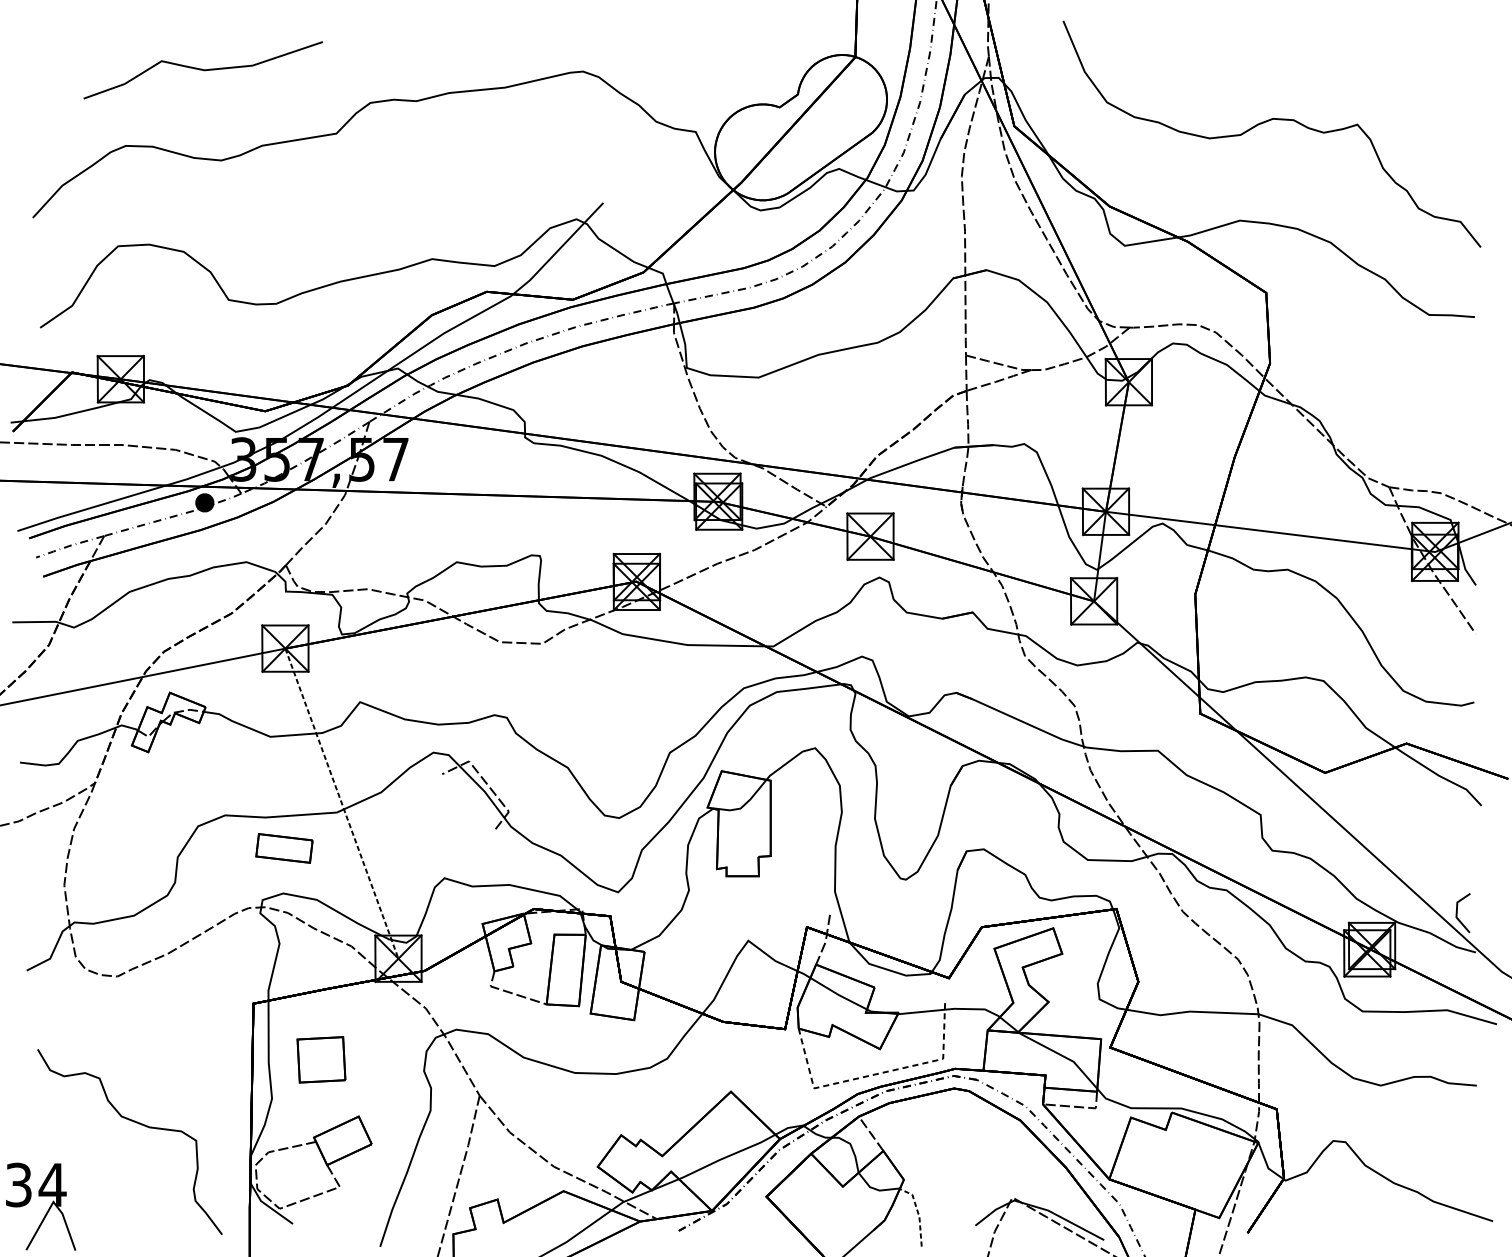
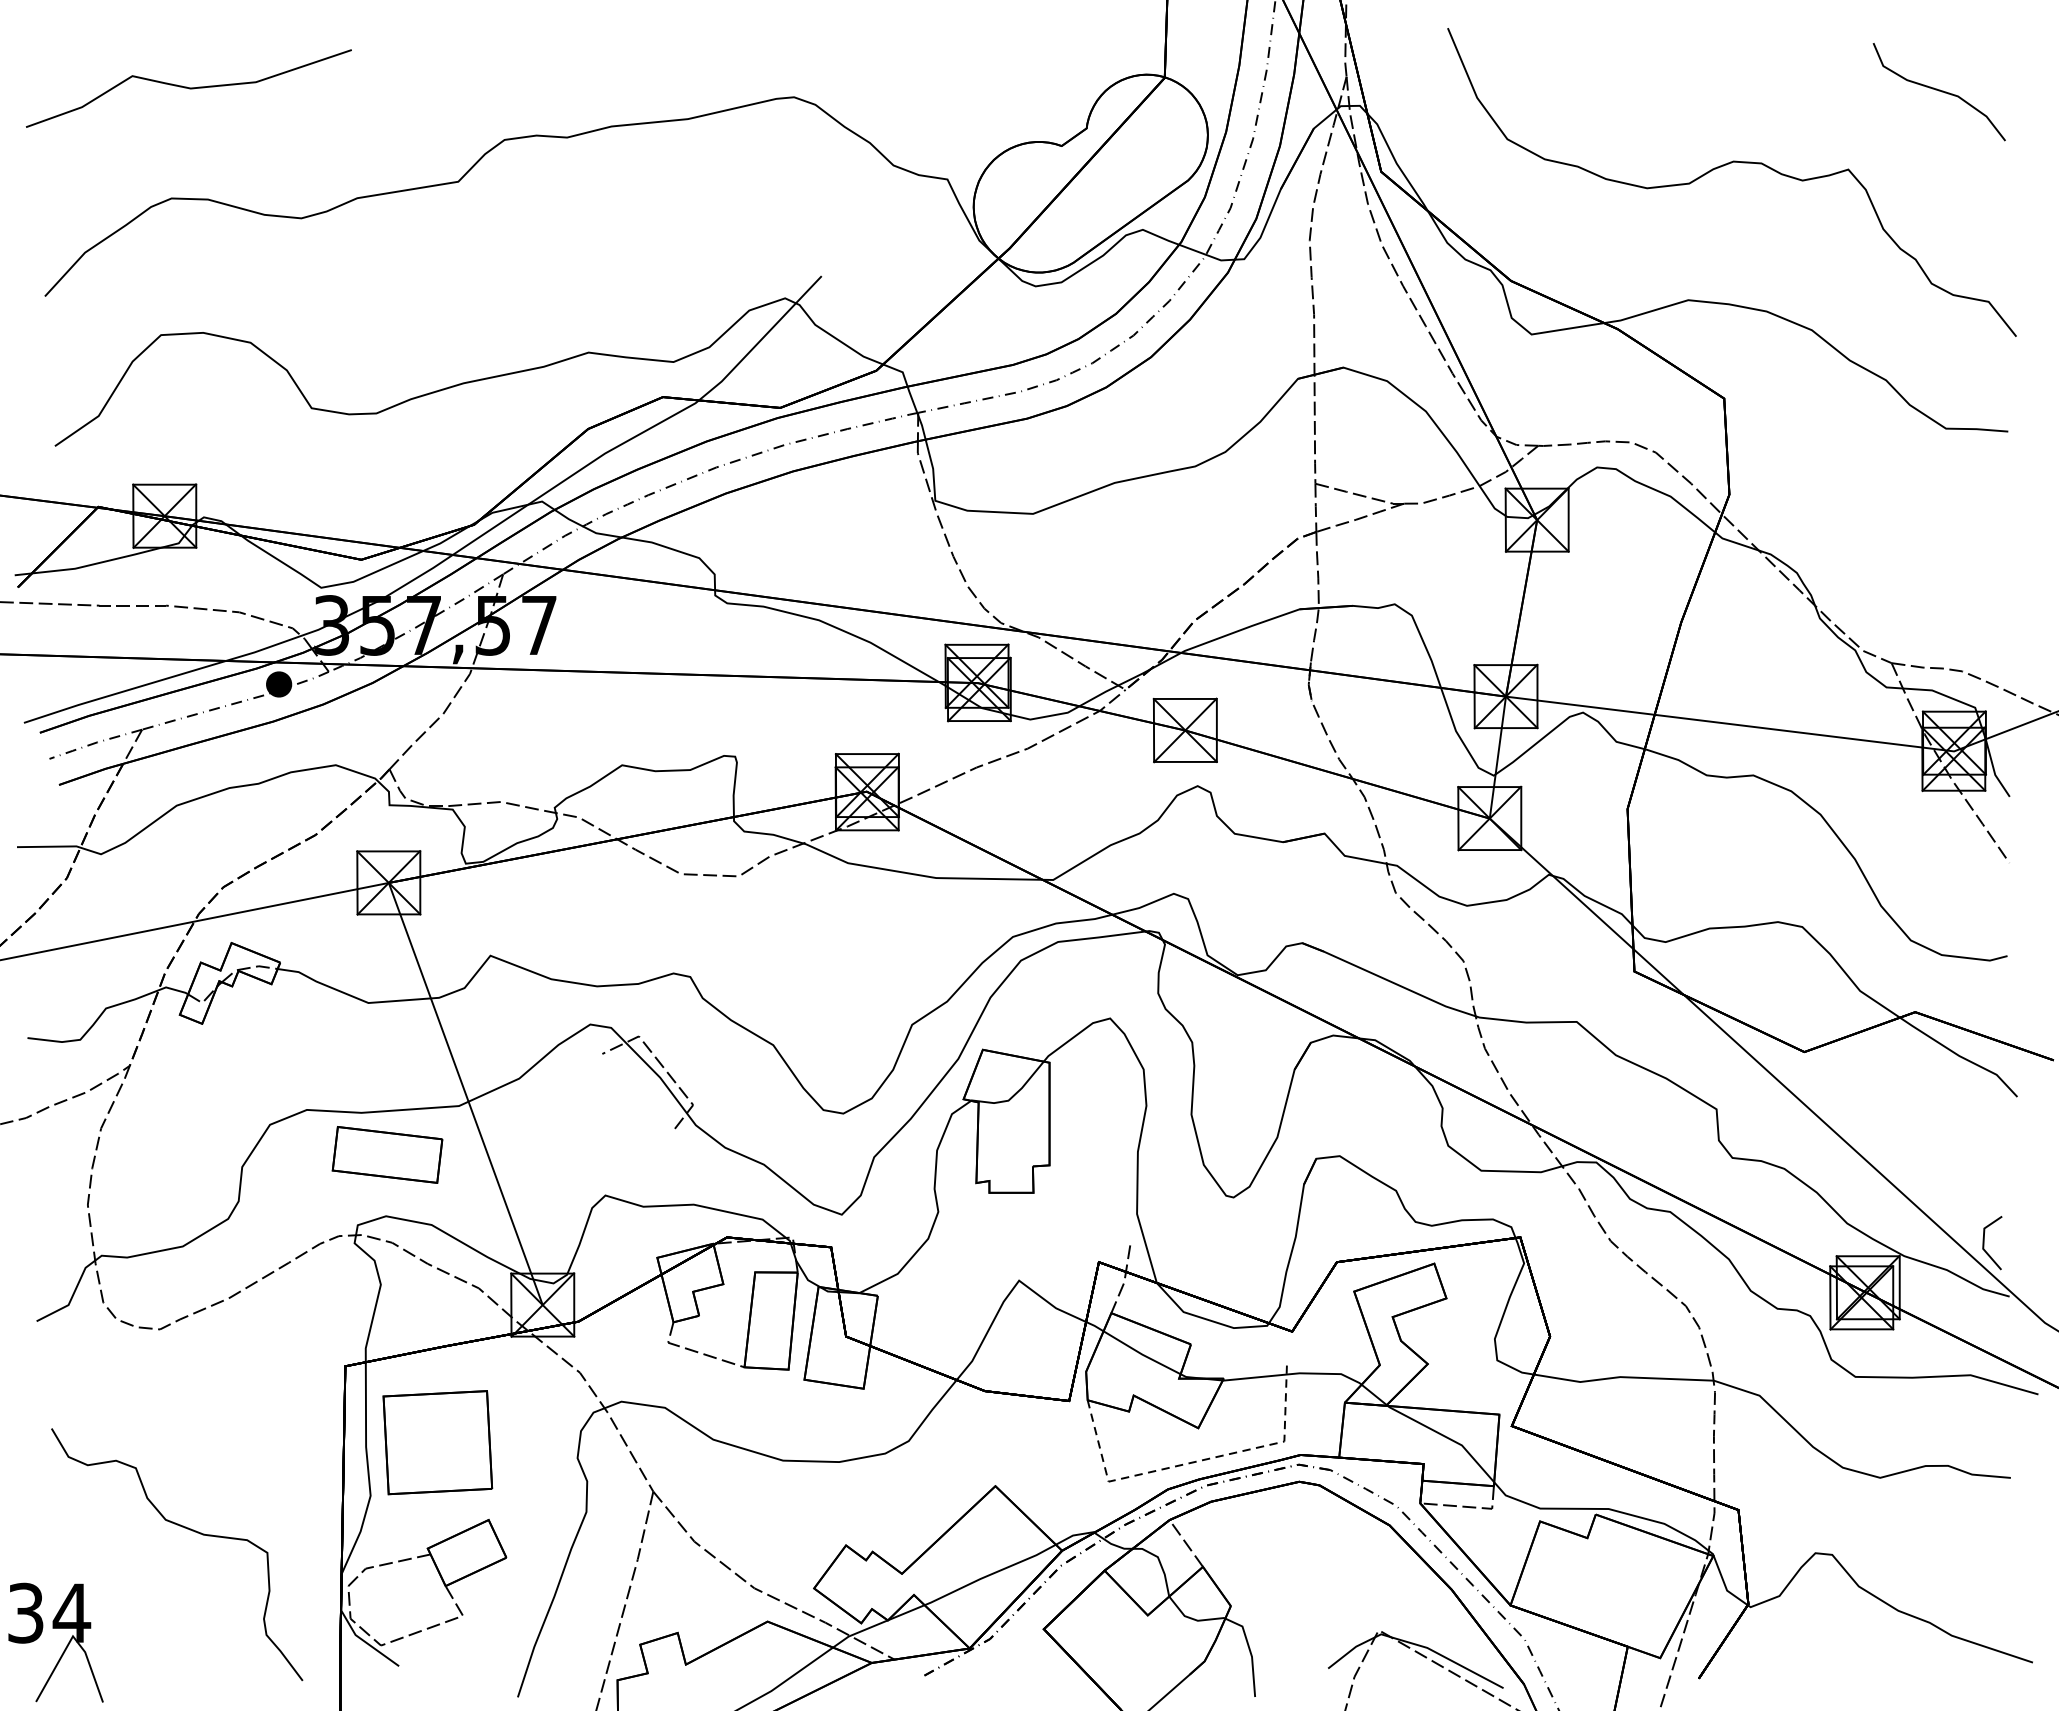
curve: (1423, 67) -> (1938, 91), added
curve: (202, 70) -> (188, 88), moved
line: (341, 804) -> (465, 1094), dashed -> solid
part: (284, 848) -> (387, 1154), size x1.43
part: (321, 1059) -> (437, 1442), size x1.67
line: (918, 1213) -> (1250, 1652), dashed -> solid

